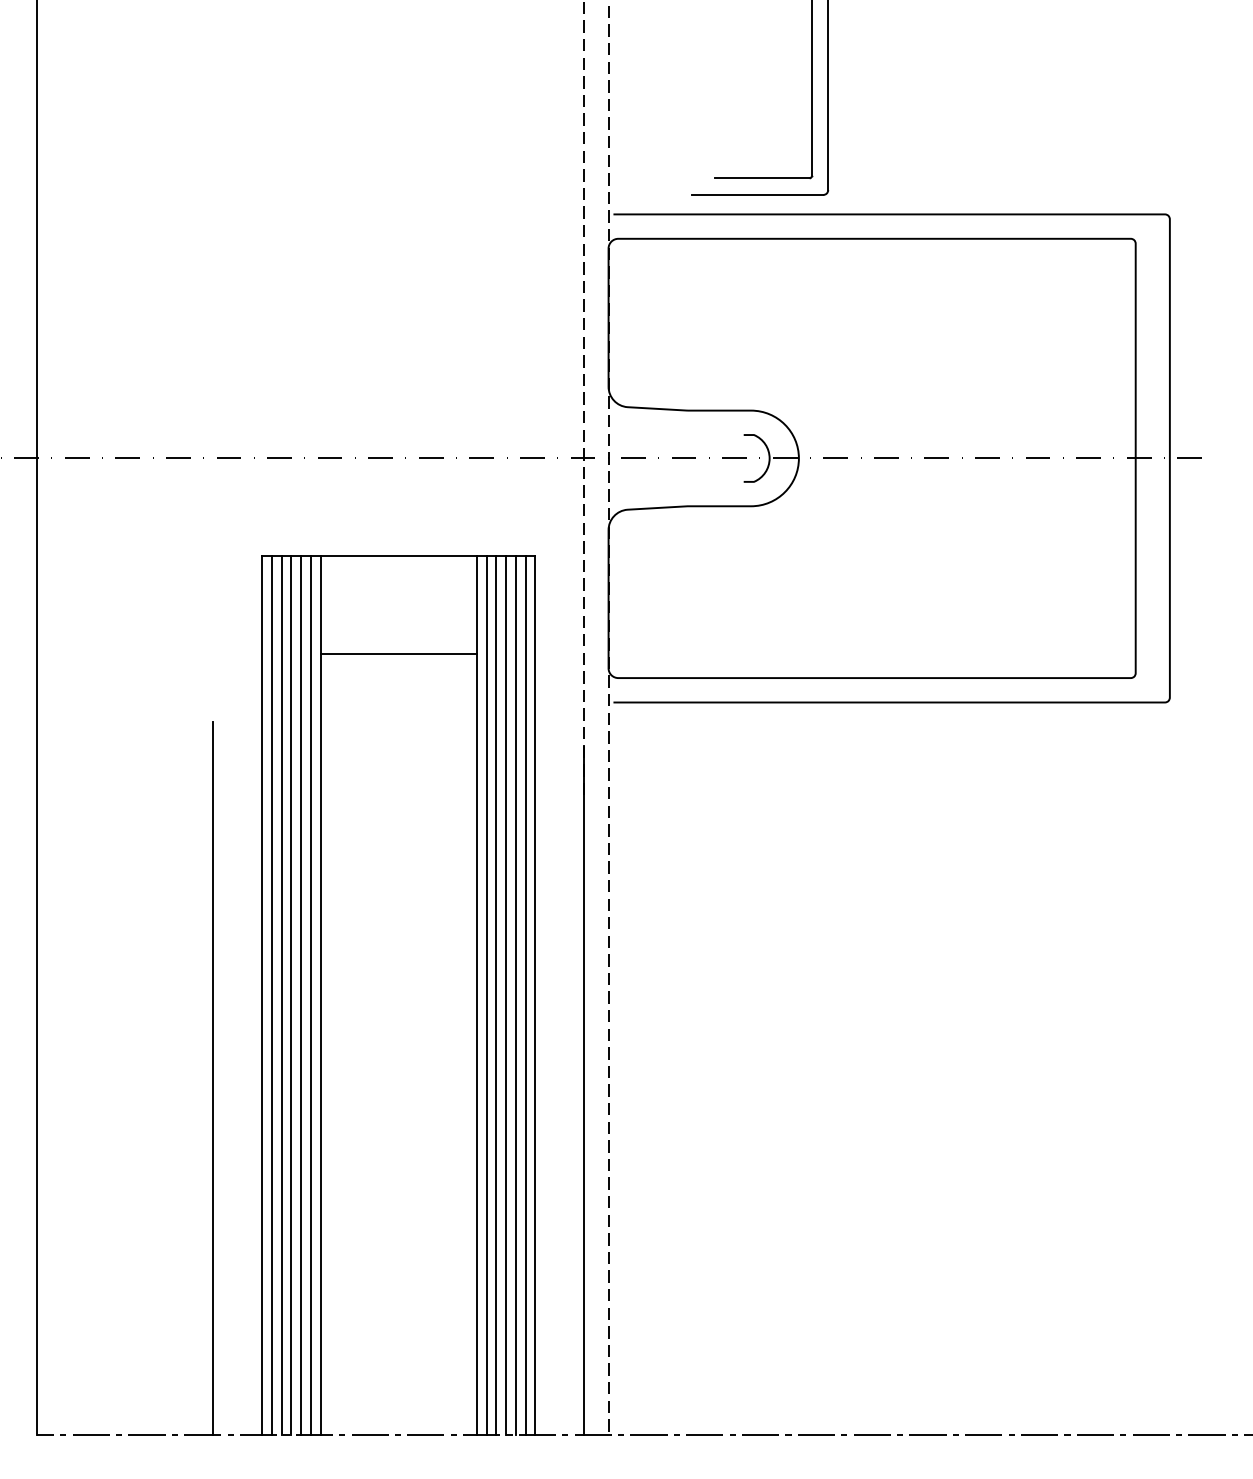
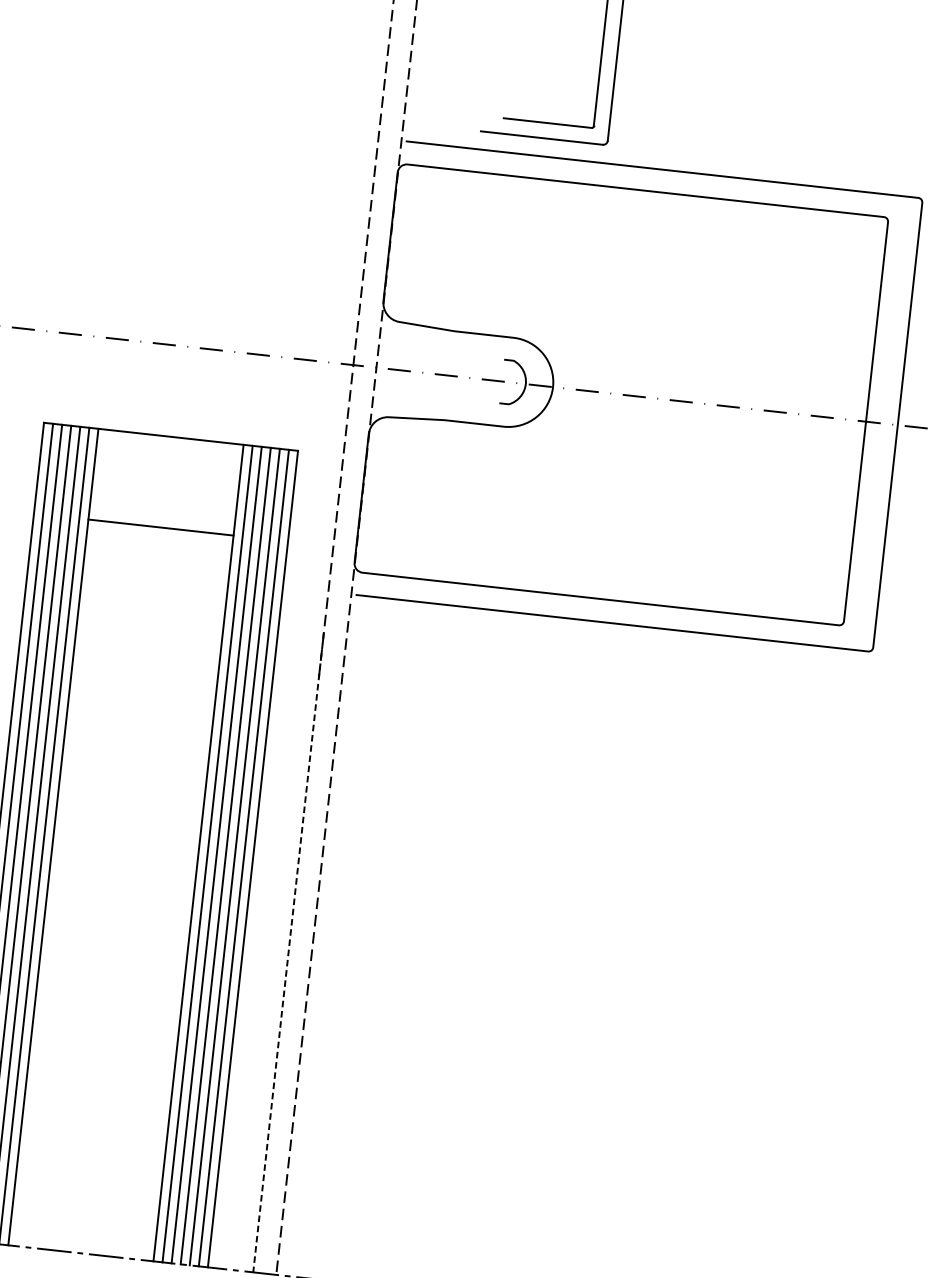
line: (584, 1091) -> (288, 953), solid -> dashed

